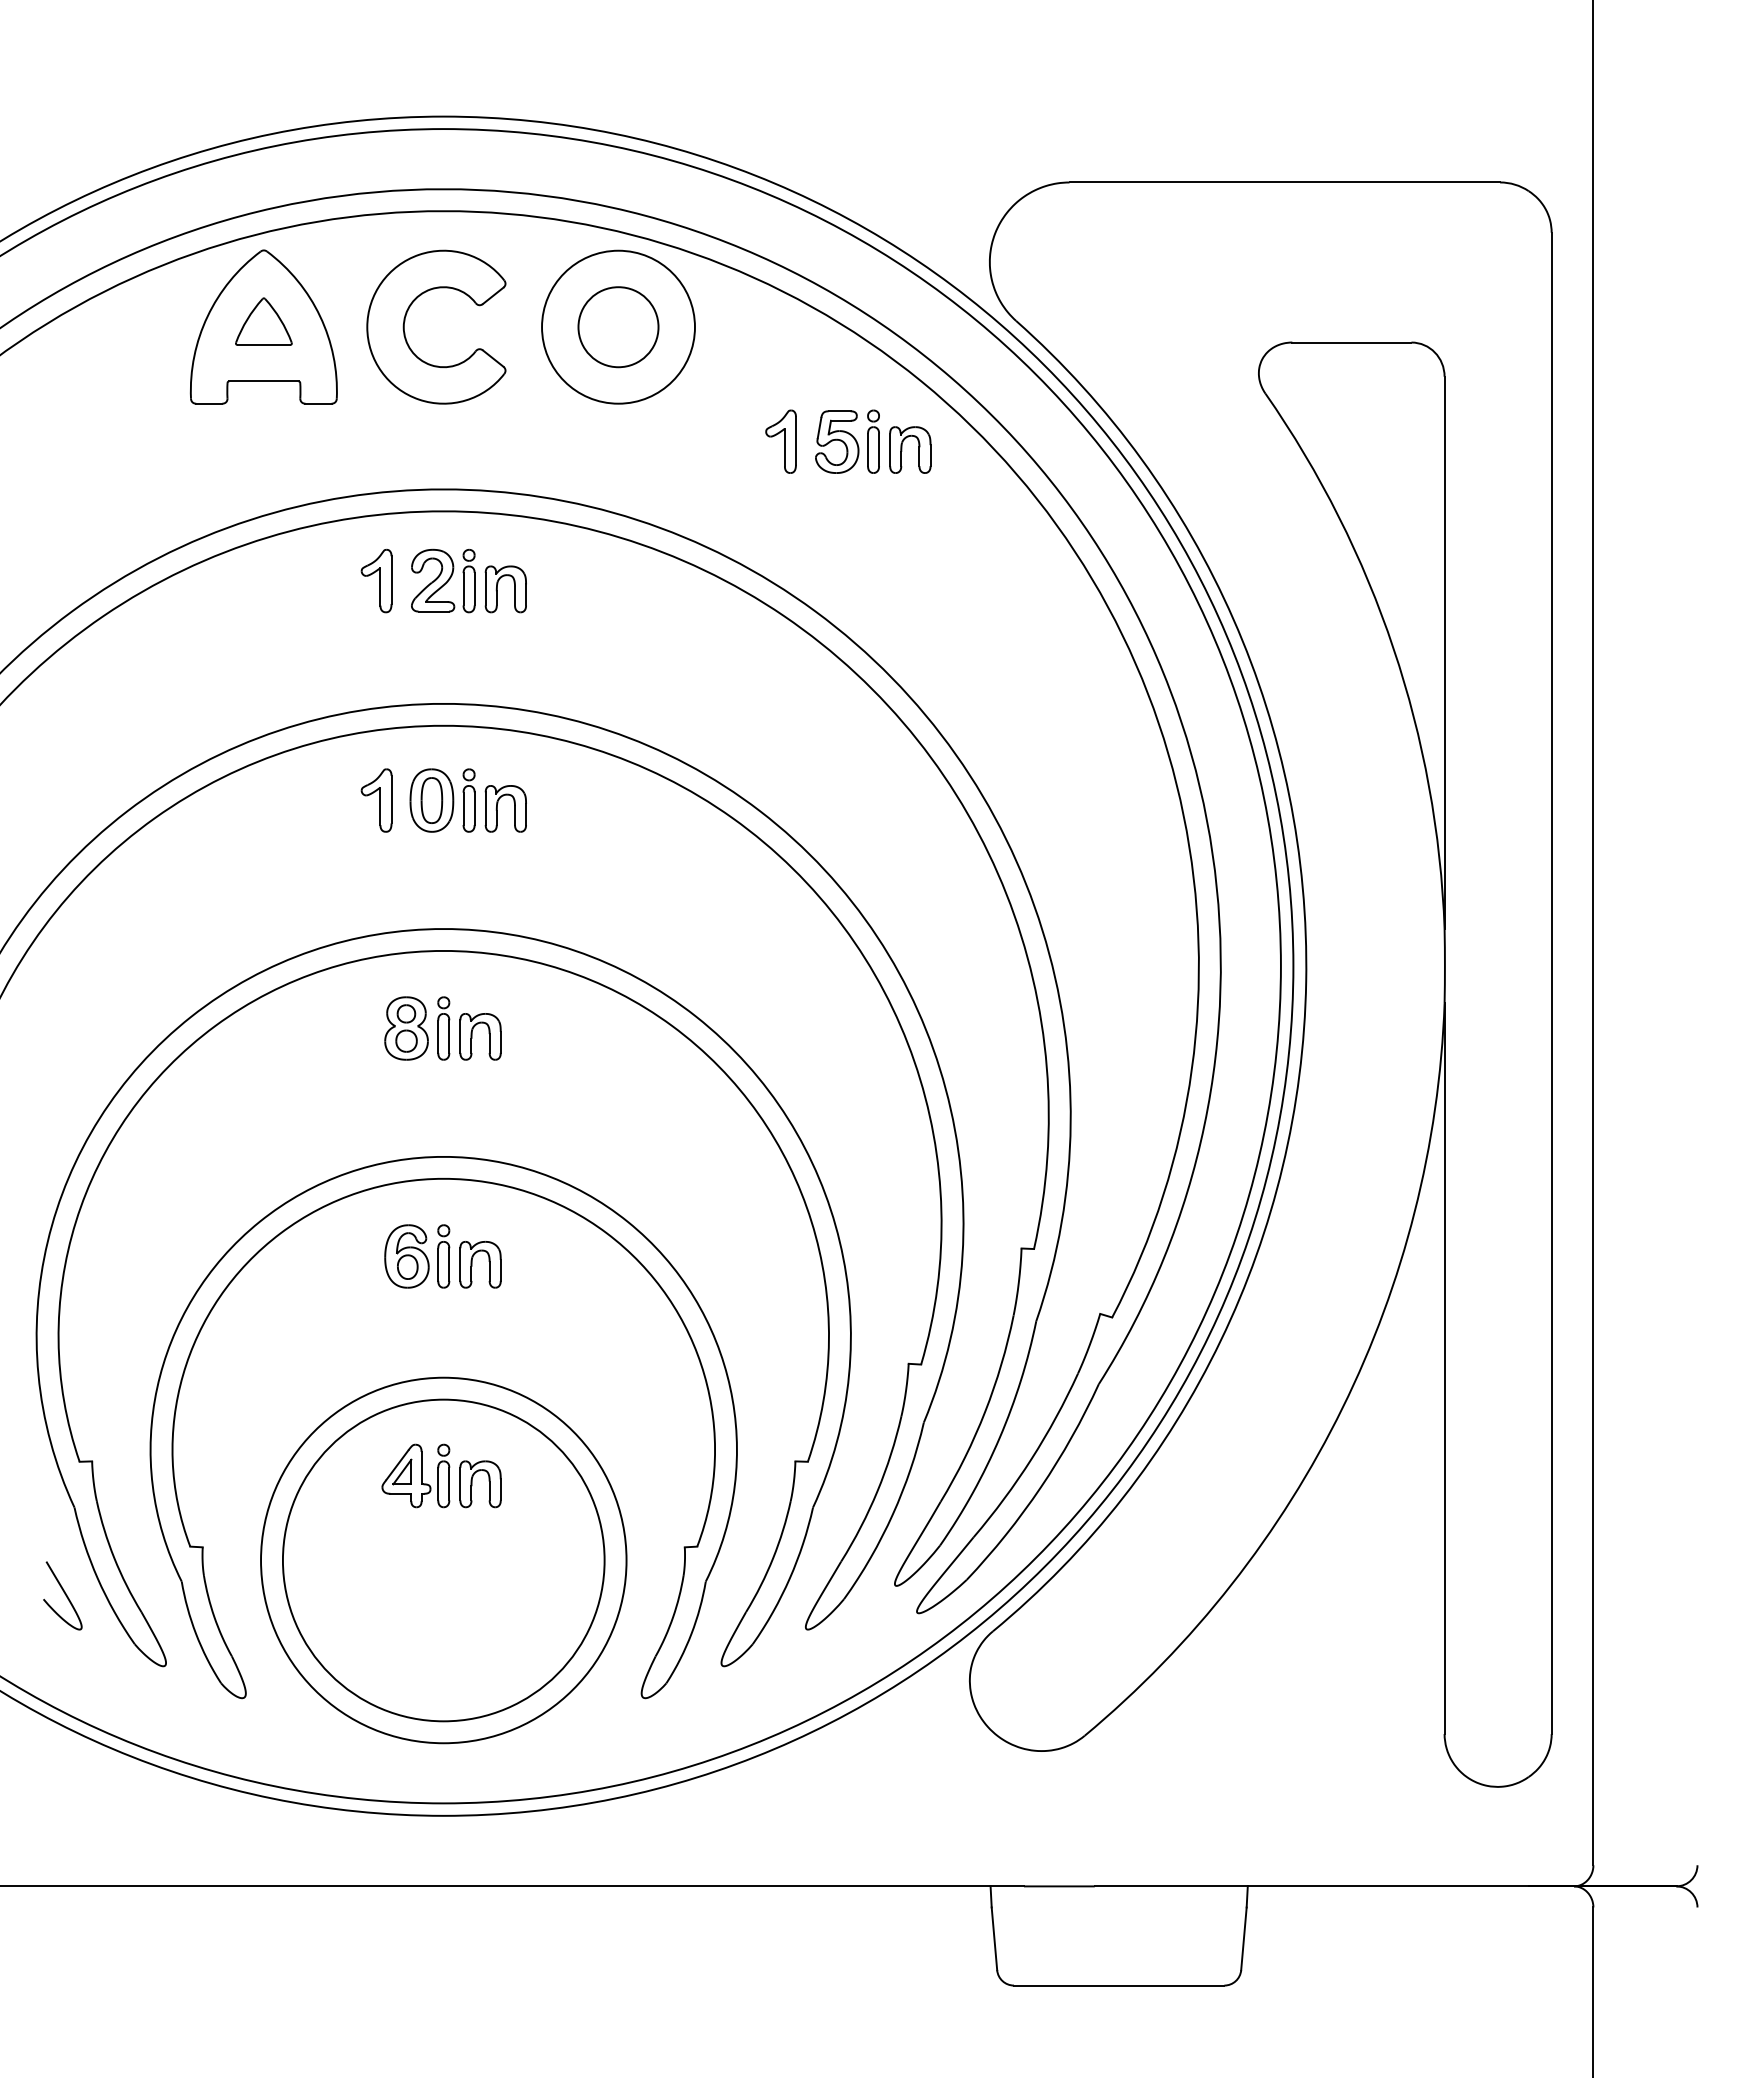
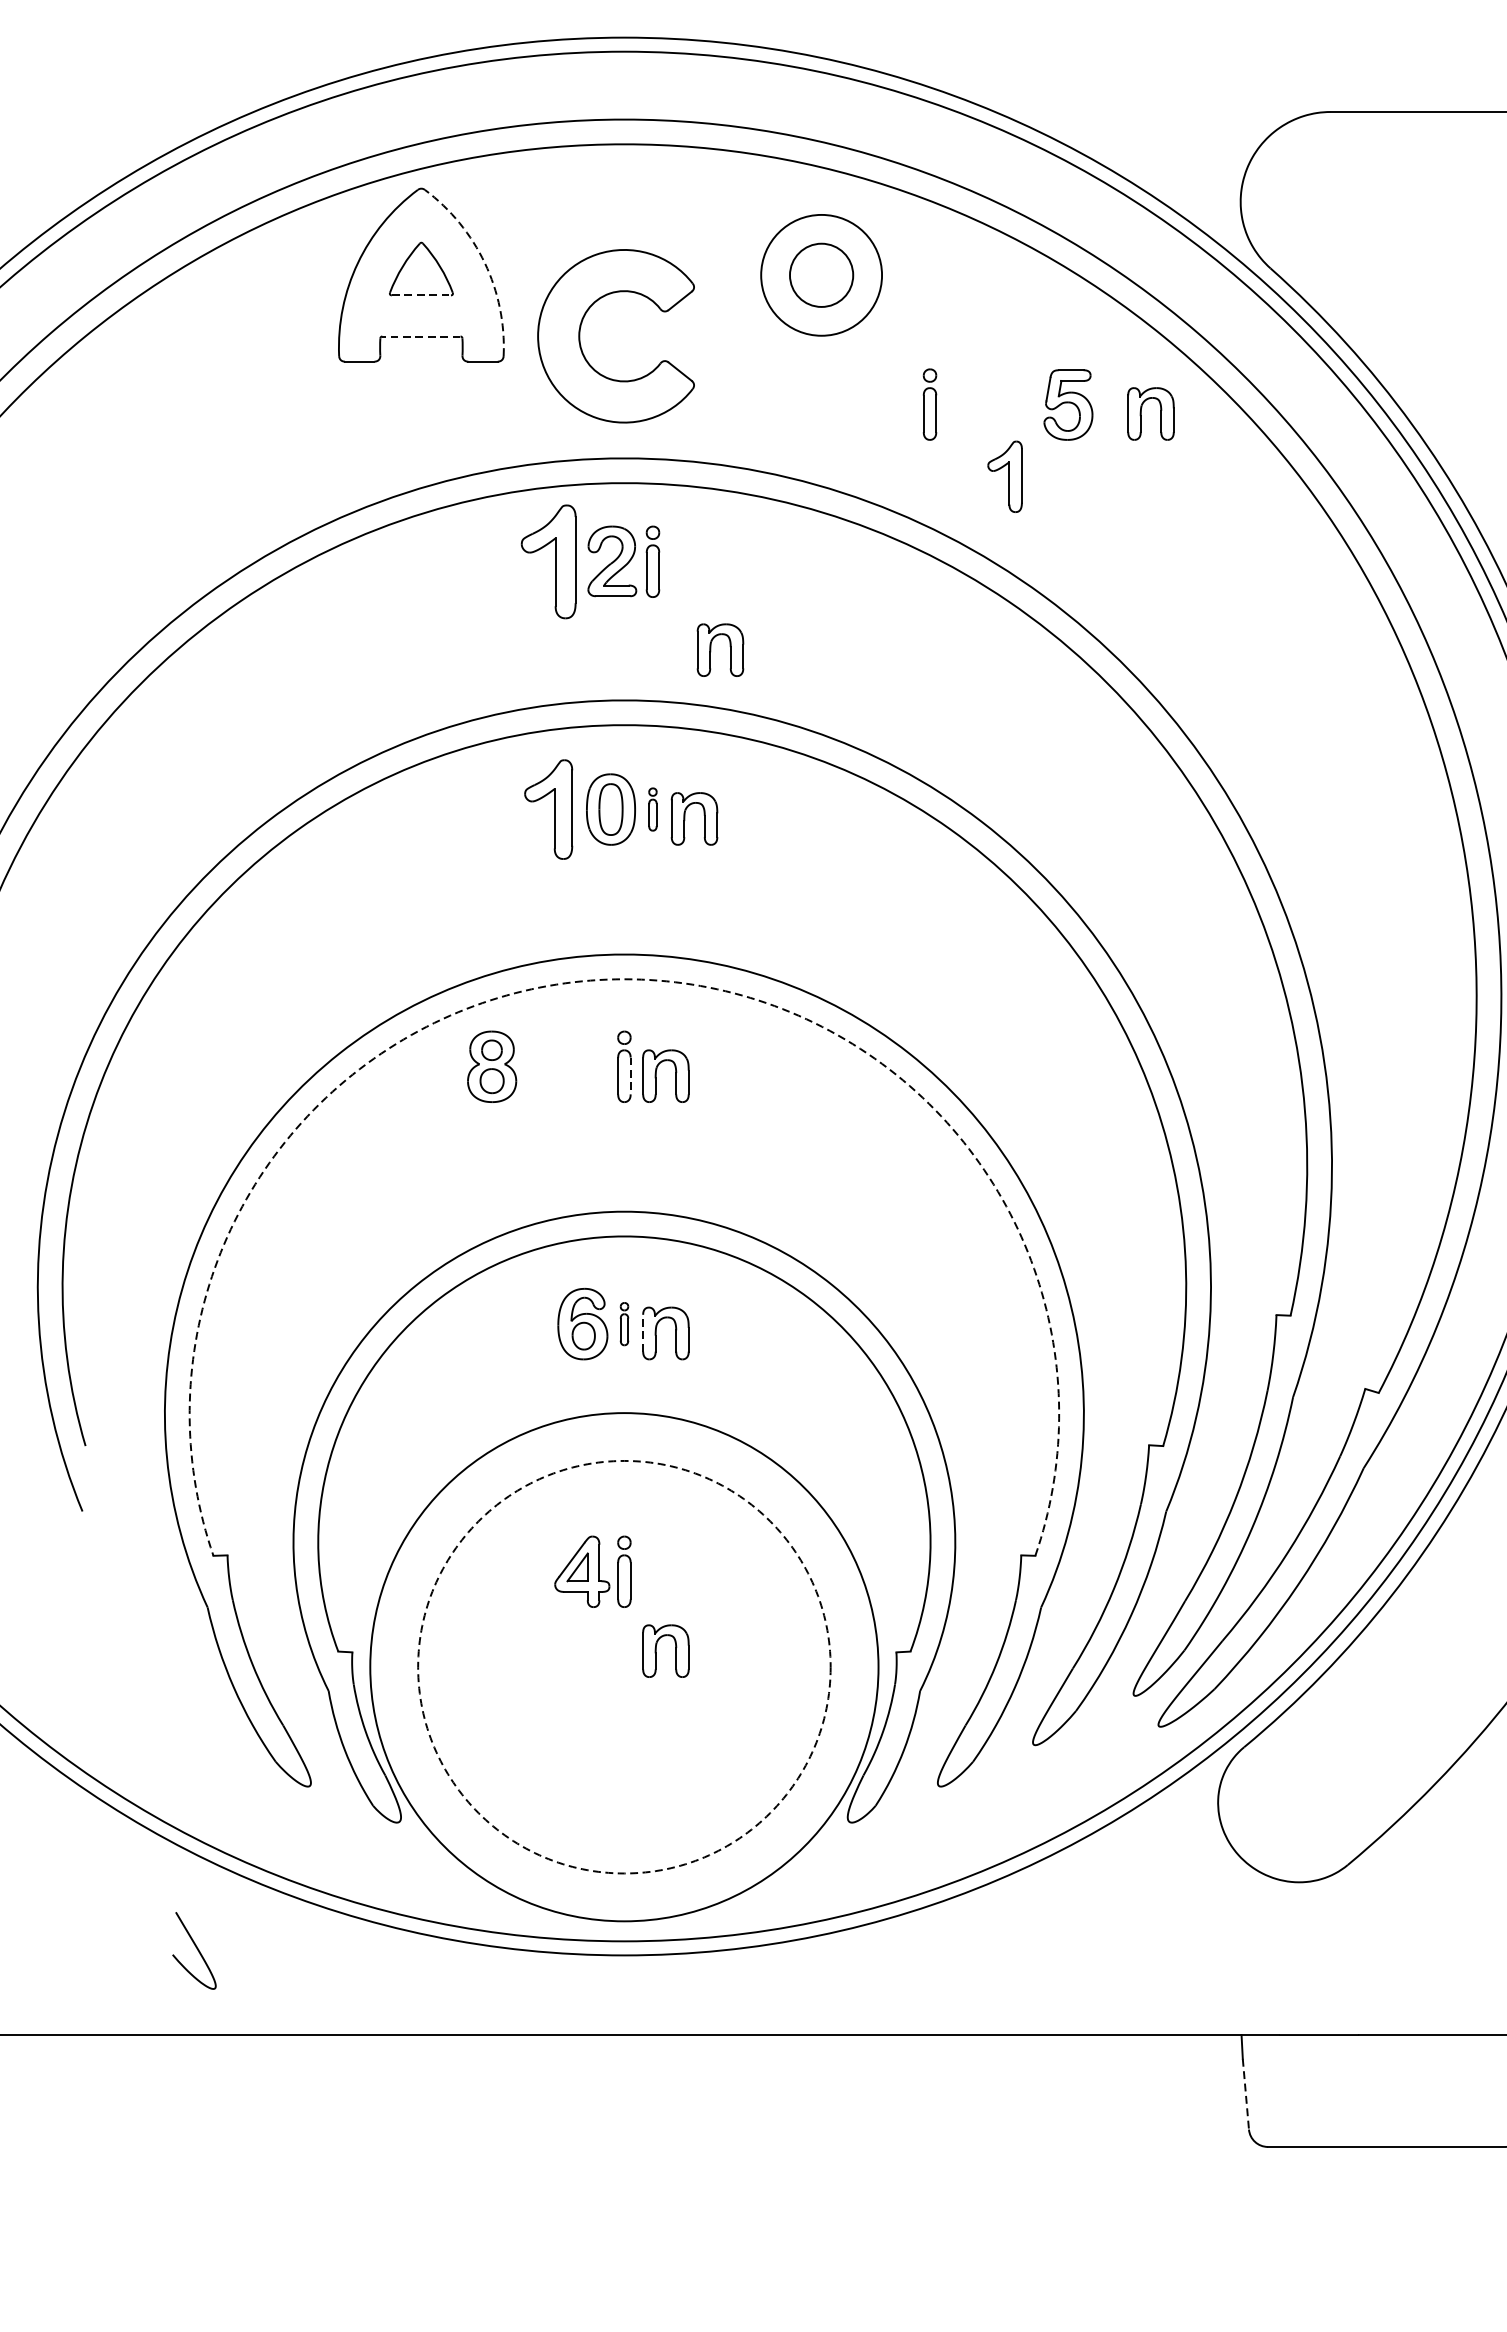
arc: (320, 316) -> (485, 263), solid -> dashed
part: (405, 321) -> (581, 329), moved
circle: (618, 326) -> (821, 274), size x0.7
circle: (618, 327) -> (821, 275), size x0.7
line: (264, 344) -> (422, 294), solid -> dashed
line: (263, 381) -> (420, 336), solid -> dashed
part: (780, 441) -> (1004, 476), moved
part: (873, 441) -> (929, 404), moved
part: (376, 580) -> (548, 561), size x1.6
part: (497, 589) -> (710, 650), moved
part: (376, 800) -> (548, 809), size x1.4
part: (468, 800) -> (652, 809), size x0.6
arc: (443, 950) -> (624, 978), solid -> dashed
part: (406, 1028) -> (492, 1066), moved
line: (449, 1037) -> (630, 1076), solid -> dashed
part: (443, 1256) -> (624, 1324), size x0.6
line: (460, 1264) -> (643, 1333), solid -> dashed
part: (472, 1484) -> (656, 1651), moved
circle: (443, 1560) -> (624, 1667), size x1.4
circle: (443, 1560) -> (624, 1667), solid -> dashed
curve: (64, 1594) -> (196, 1949), moved
line: (994, 1939) -> (1245, 2094), solid -> dashed

